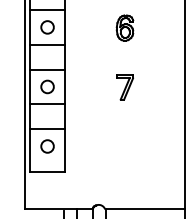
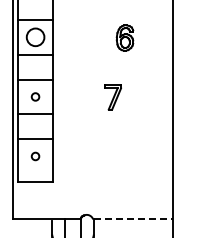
circle: (47, 27) -> (35, 37), size x1.4
part: (124, 27) -> (124, 37), moved
circle: (47, 86) -> (35, 96), size x0.6
circle: (47, 146) -> (35, 156), size x0.6
line: (145, 209) -> (133, 219), solid -> dashed

